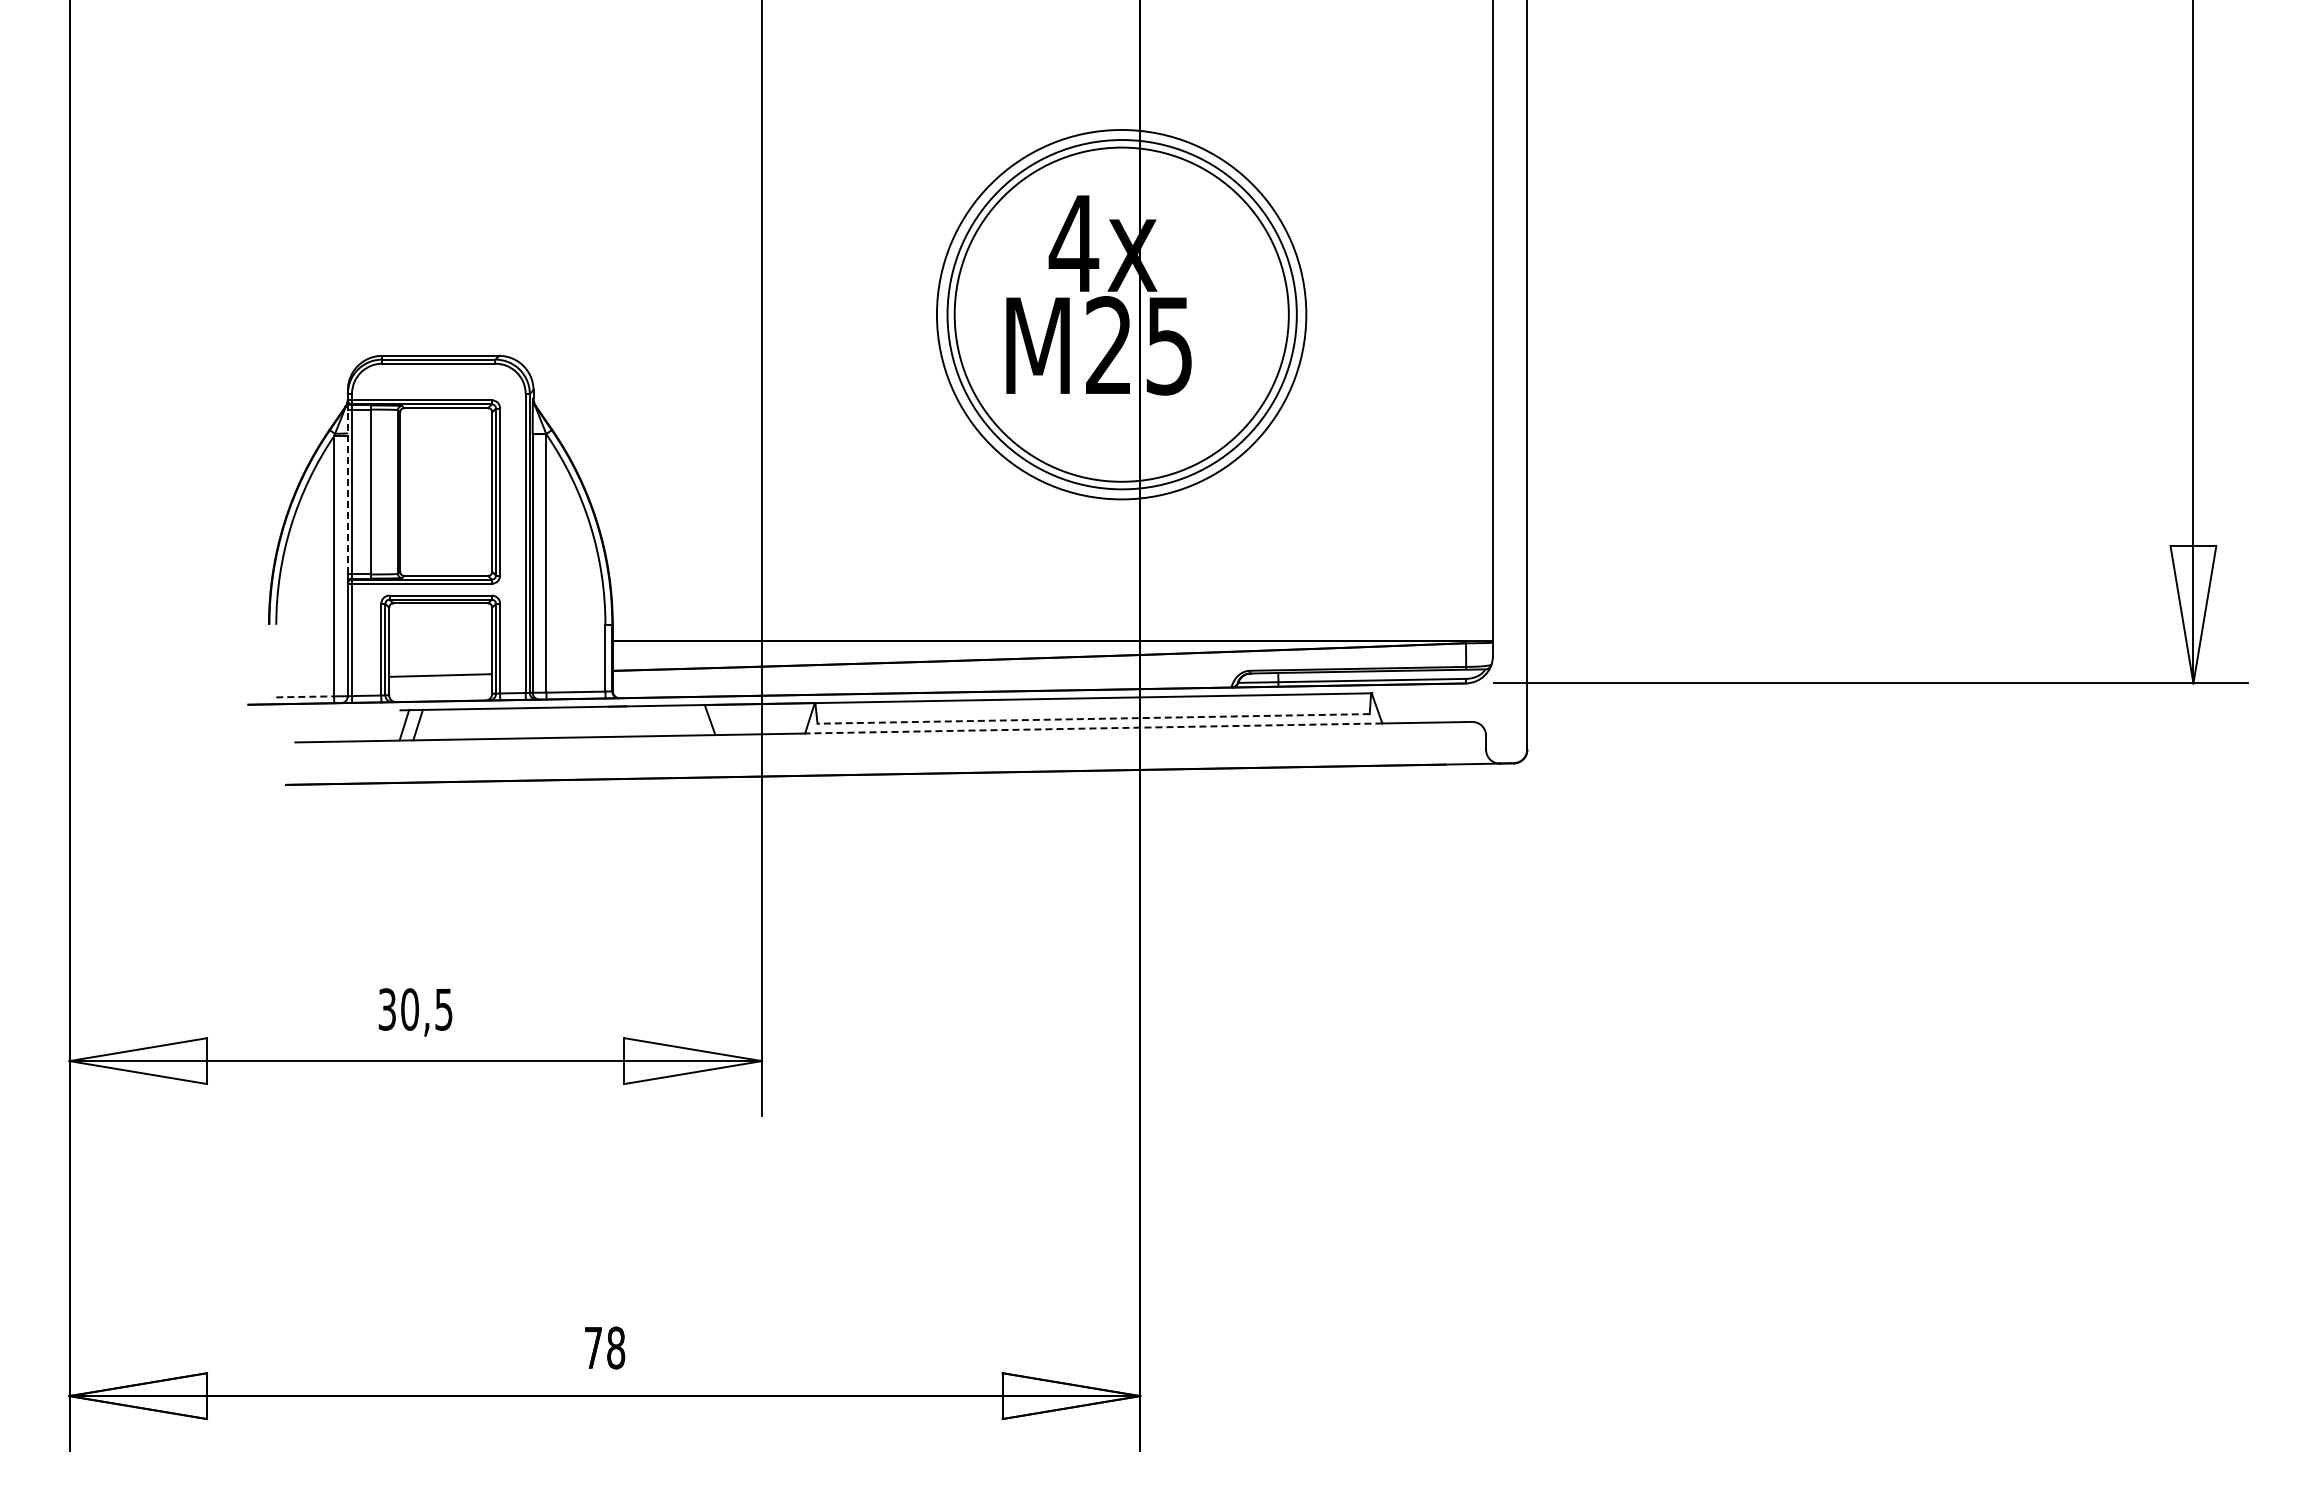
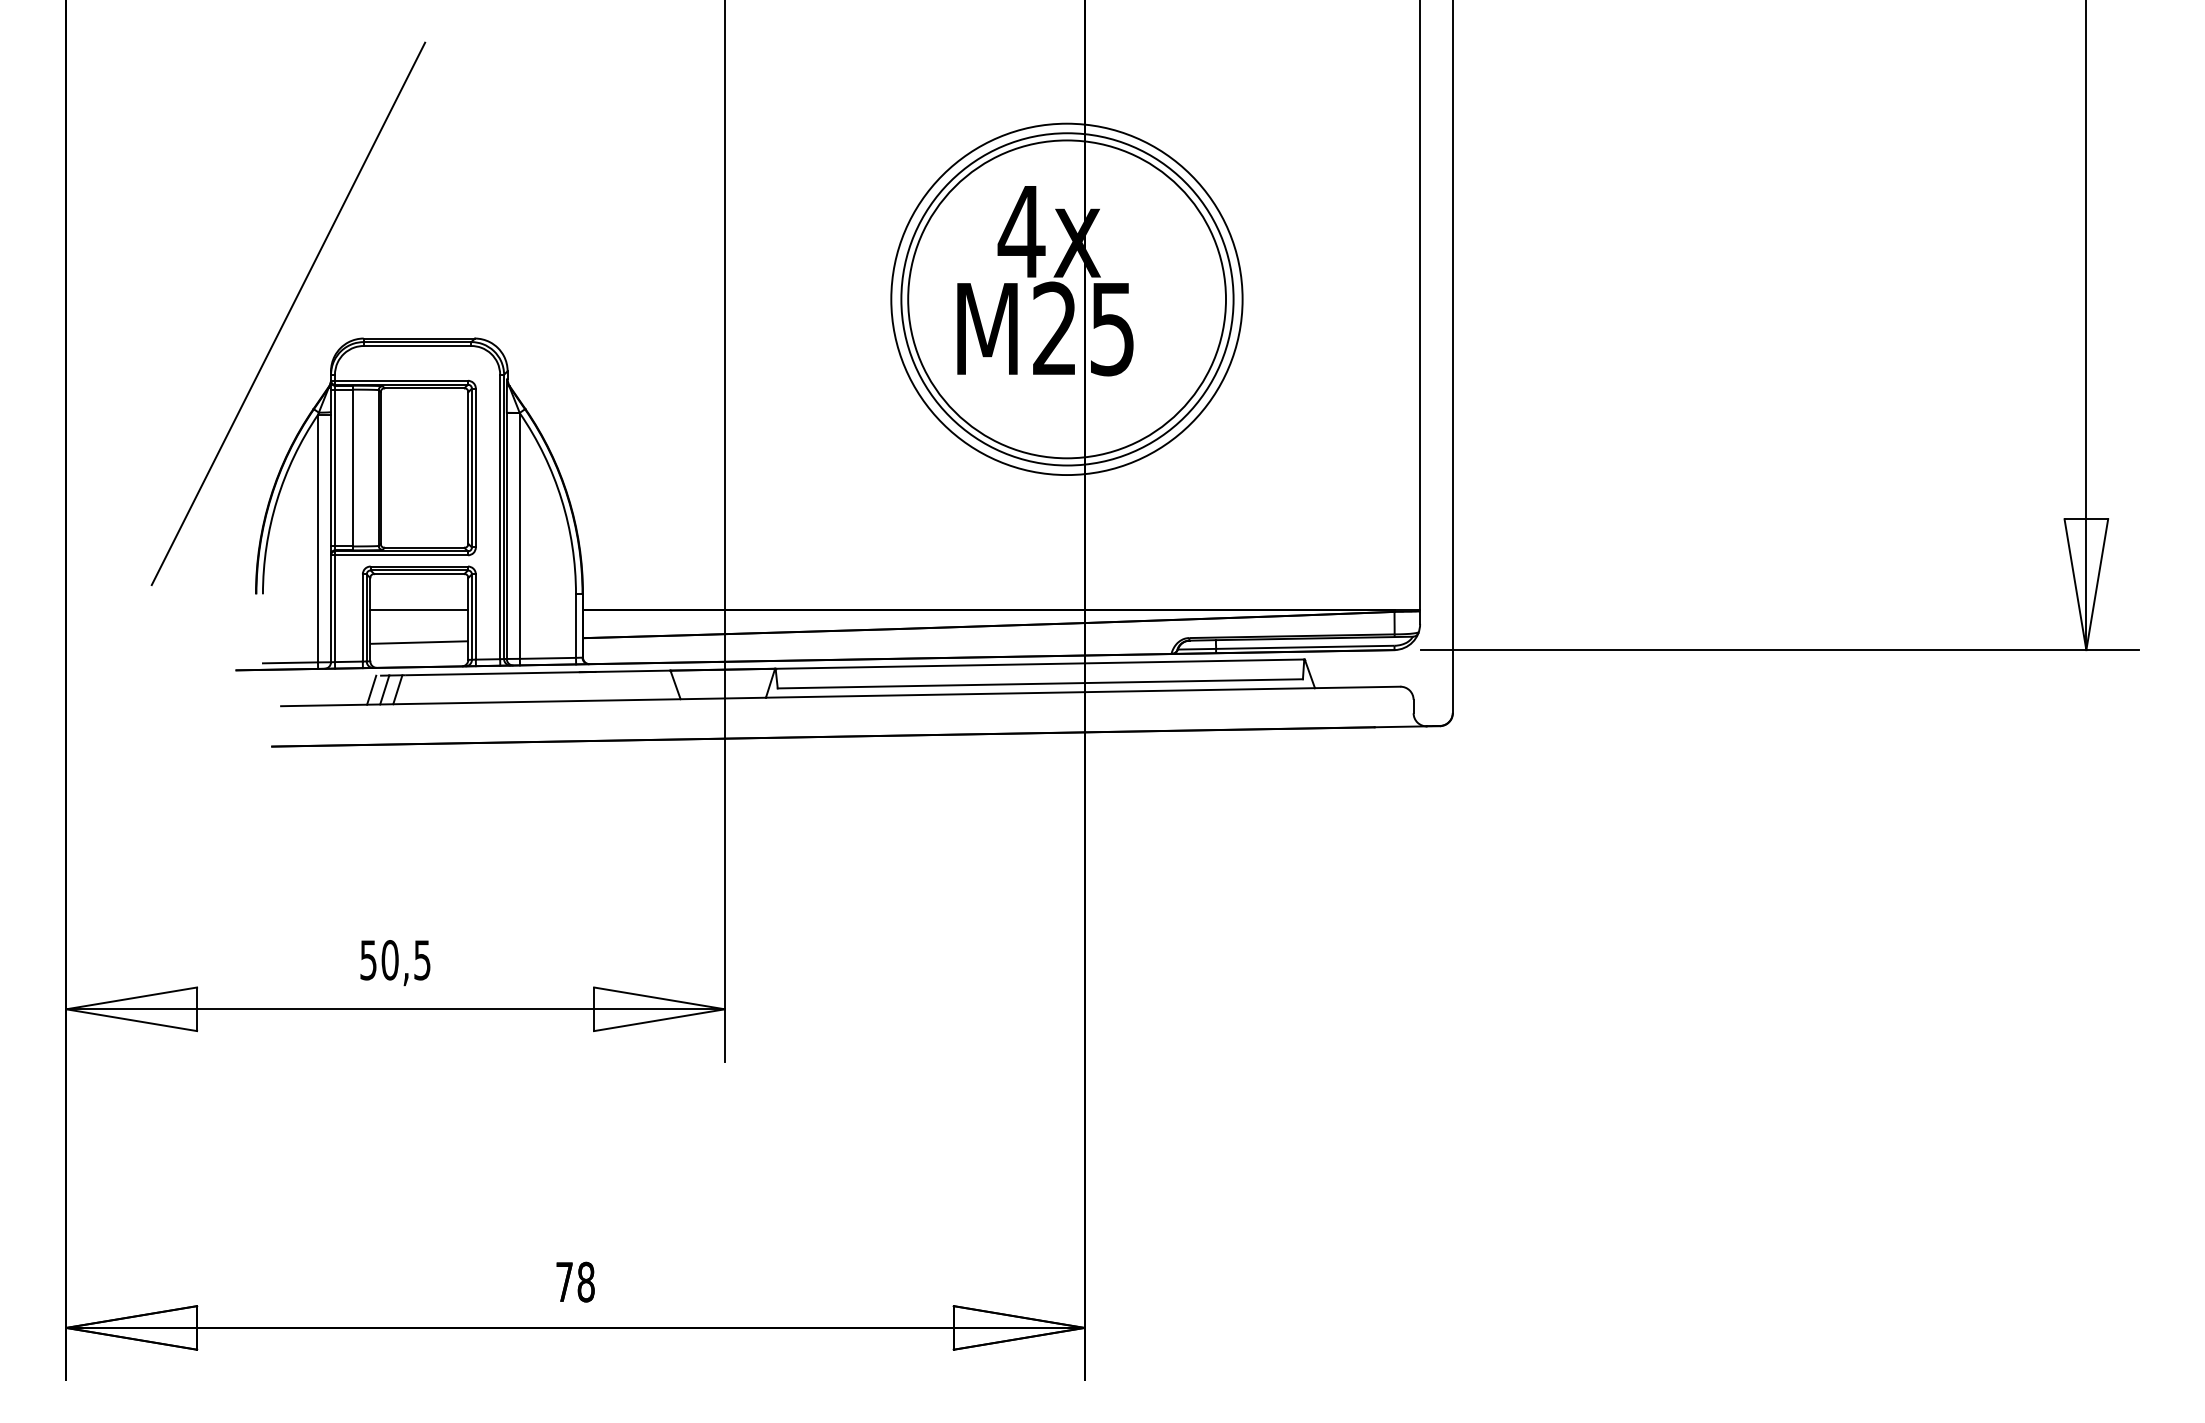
line: (302, 329) -> (287, 313), added
line: (347, 491) -> (330, 467), dashed -> solid
line: (440, 641) -> (419, 610), added
line: (305, 696) -> (290, 662), dashed -> solid
line: (1093, 718) -> (1040, 683), dashed -> solid
line: (390, 725) -> (371, 690), added
line: (1093, 728) -> (1040, 692), dashed -> solid
text: (387, 1009) -> (368, 960), 30,5 -> 50,5

